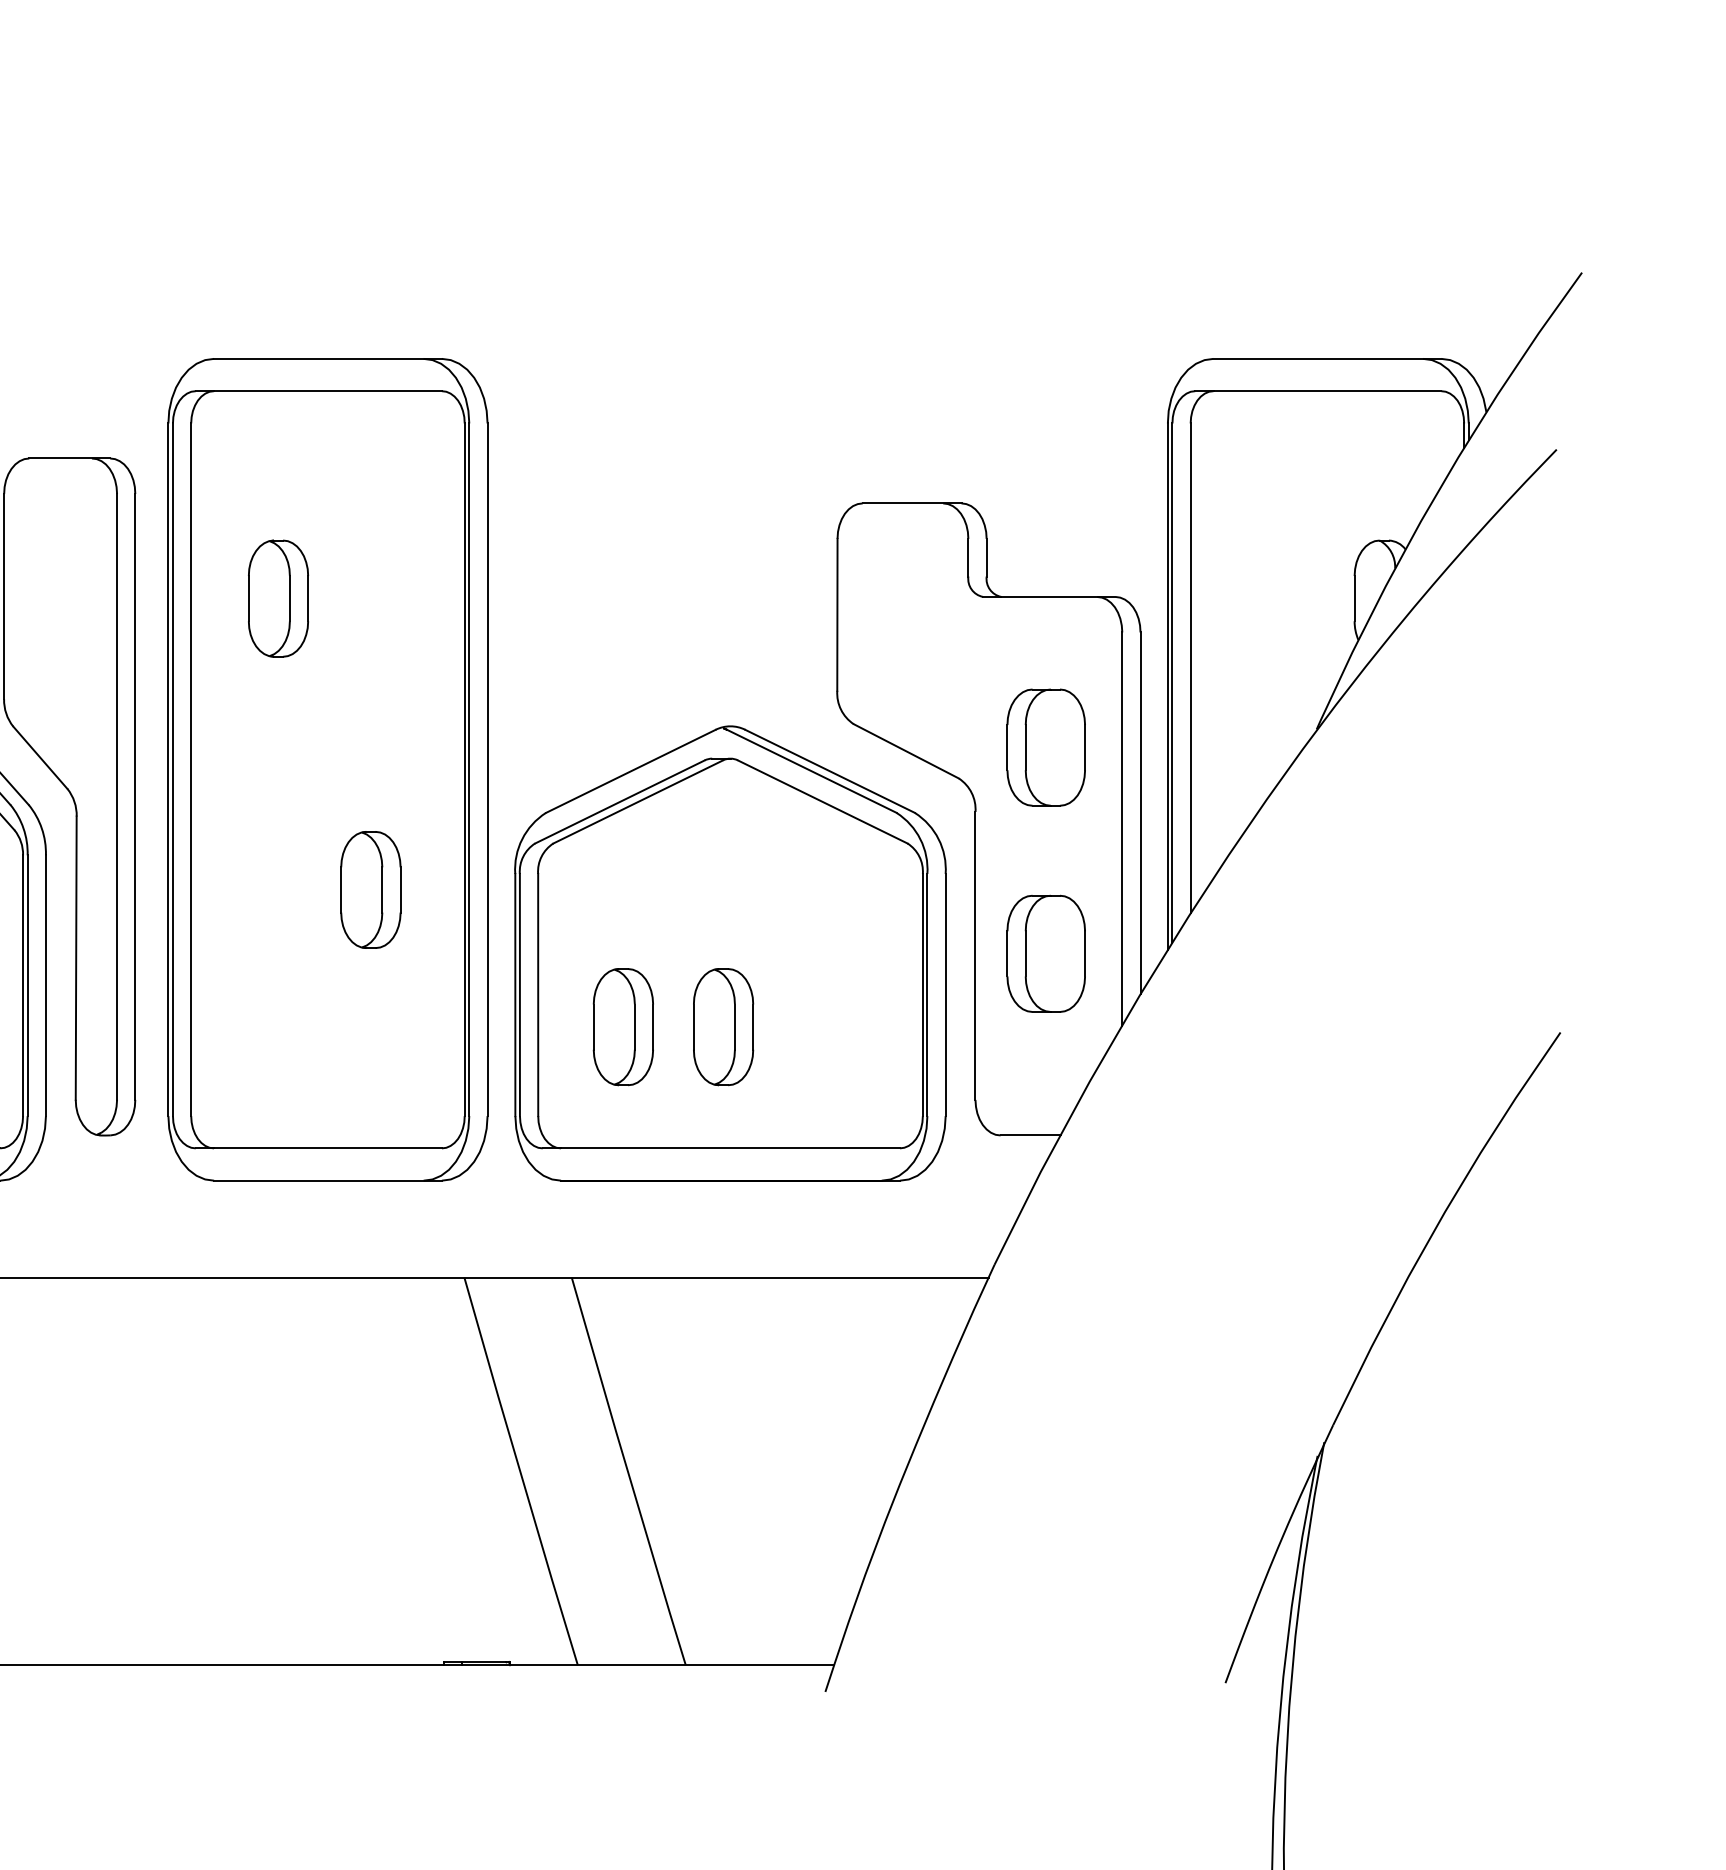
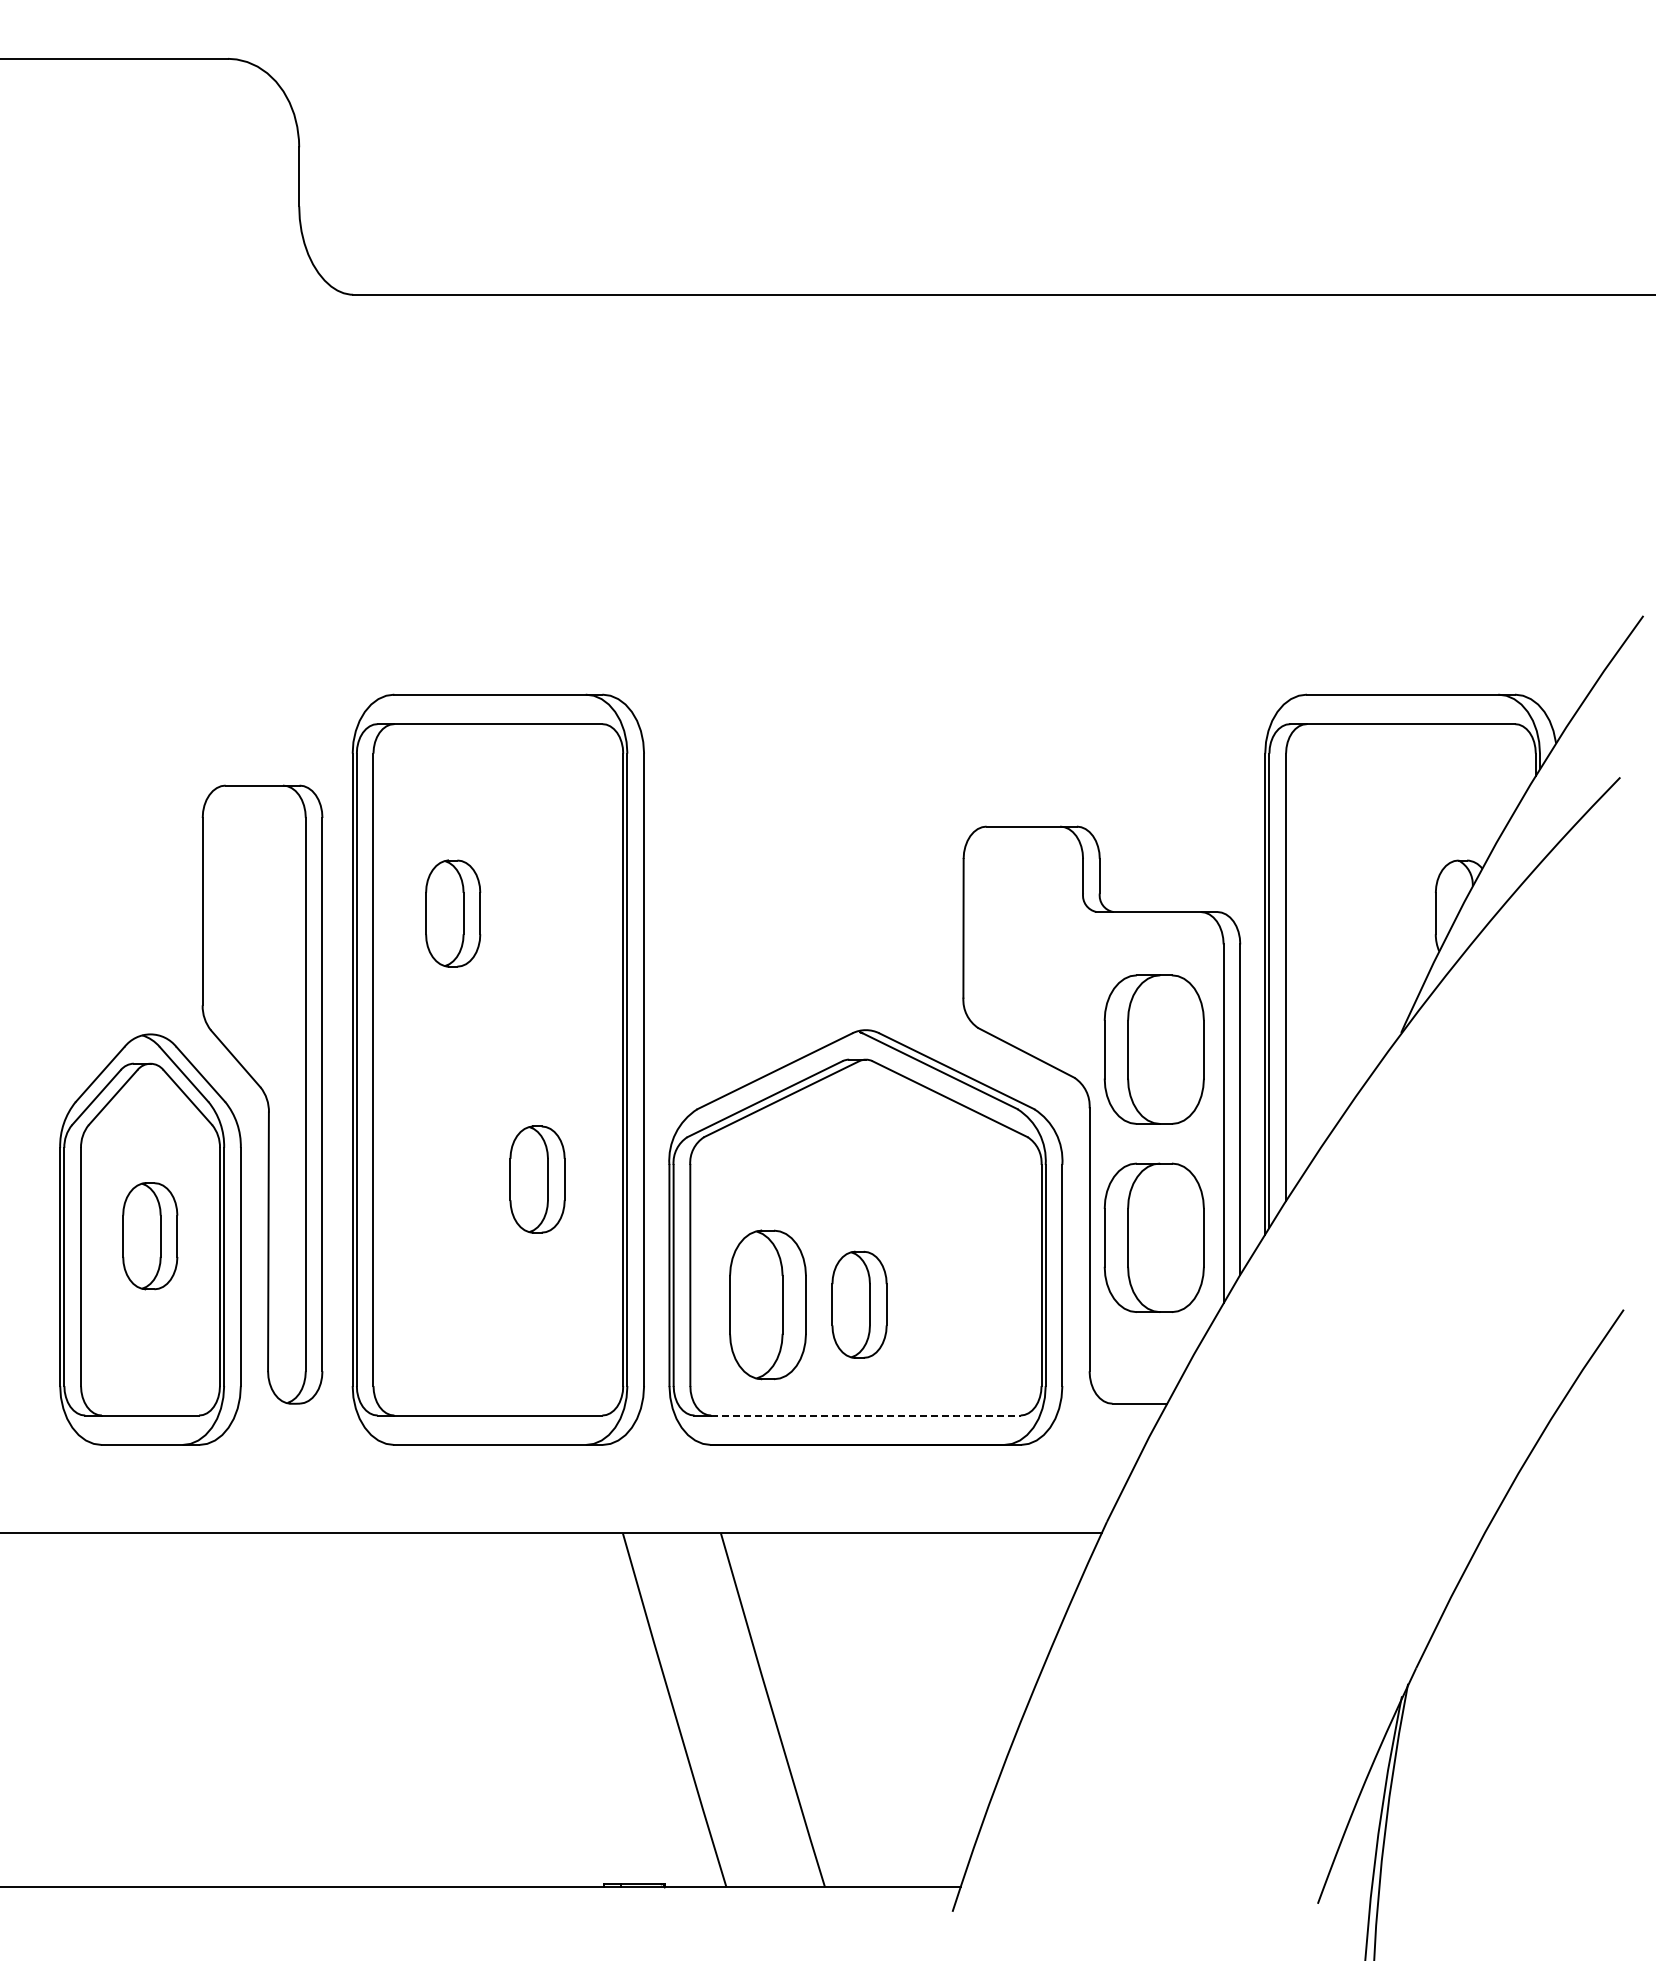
part: (1045, 747) -> (1153, 1049), size x1.4
part: (1045, 953) -> (1153, 1237), size x1.4
part: (623, 1026) -> (768, 1304), size x1.4
line: (730, 1148) -> (865, 1415), solid -> dashed

